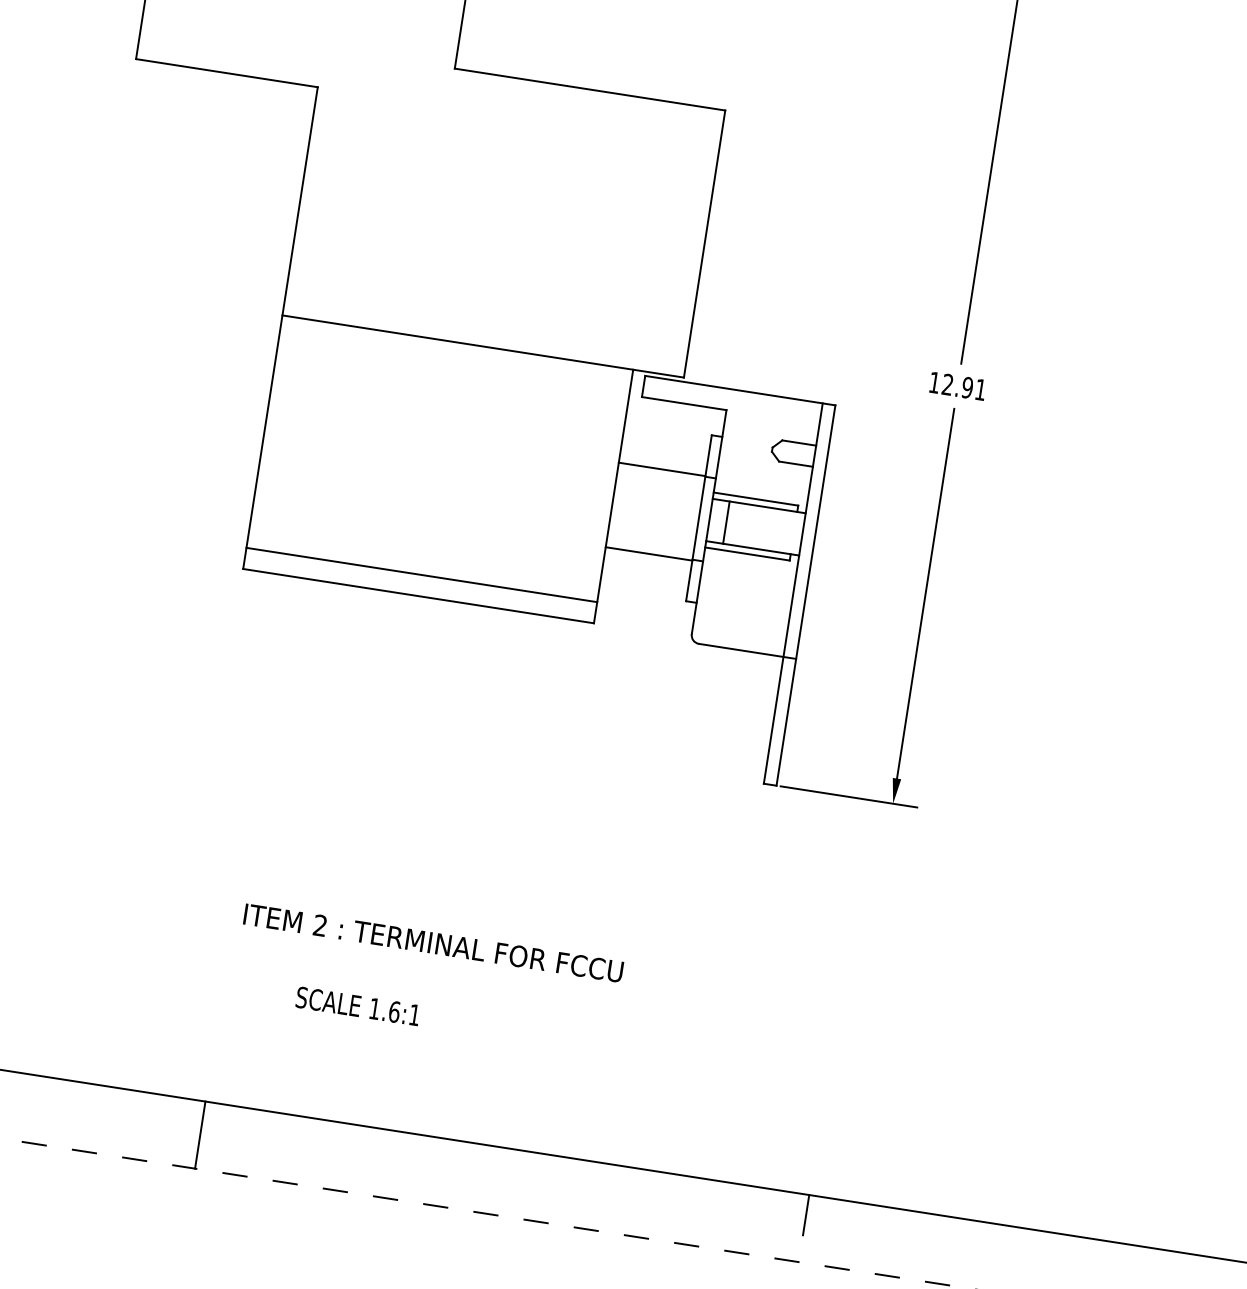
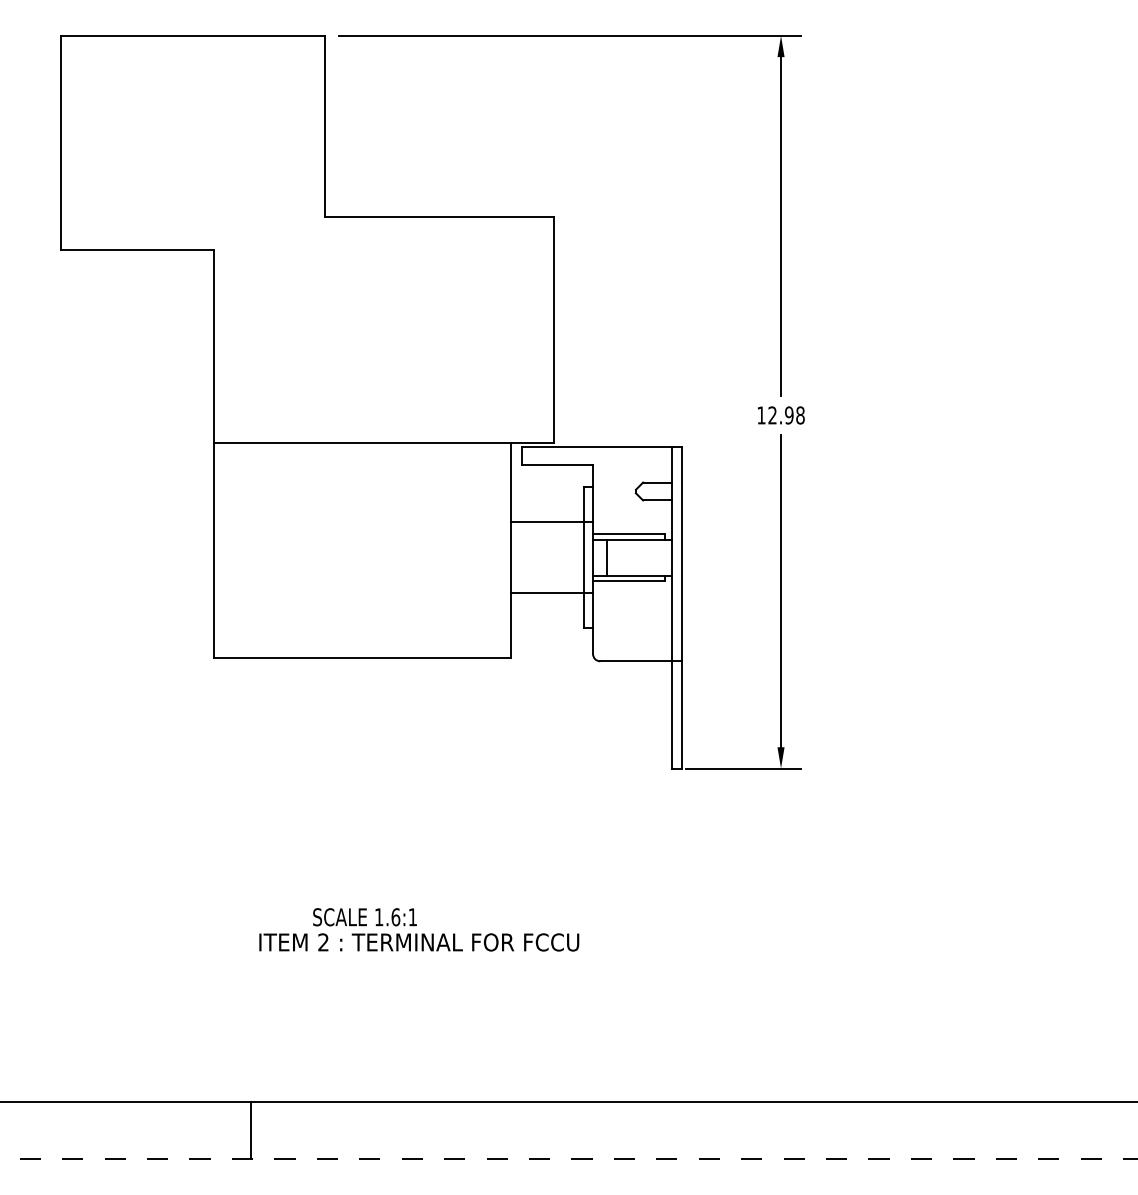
text: (980, 389) -> (800, 415), 12.91 -> 12.98
line: (421, 574) -> (362, 639), removed
text: (357, 1006) -> (364, 917), moved
line: (805, 1215) -> (761, 1119), removed

